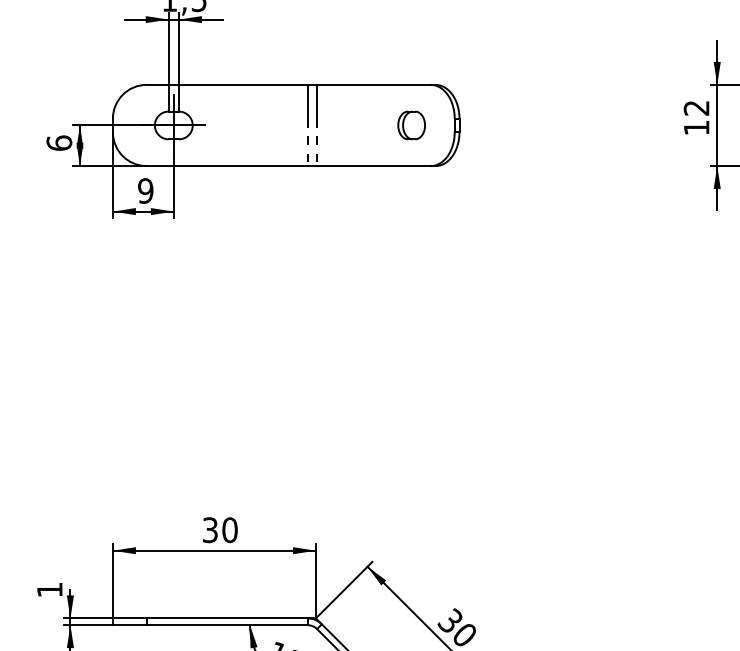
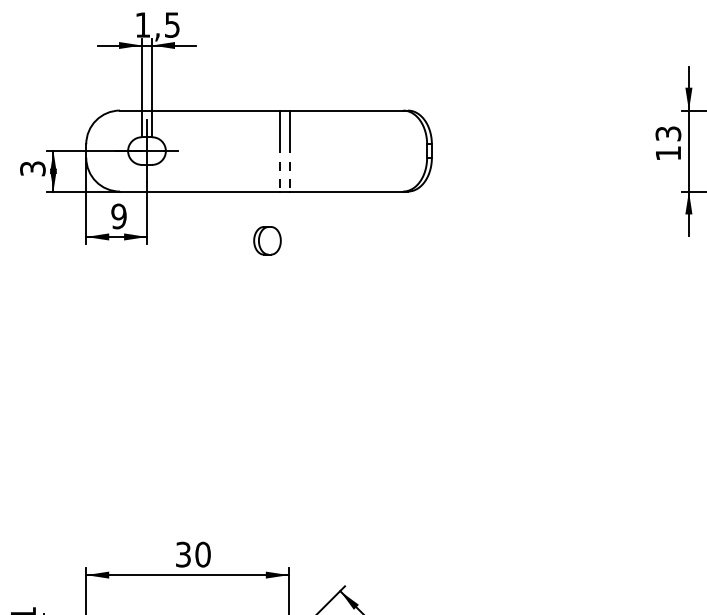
text: (696, 107) -> (668, 133), 12 -> 13
part: (411, 125) -> (267, 240), moved
text: (59, 142) -> (33, 168), 6 -> 3

